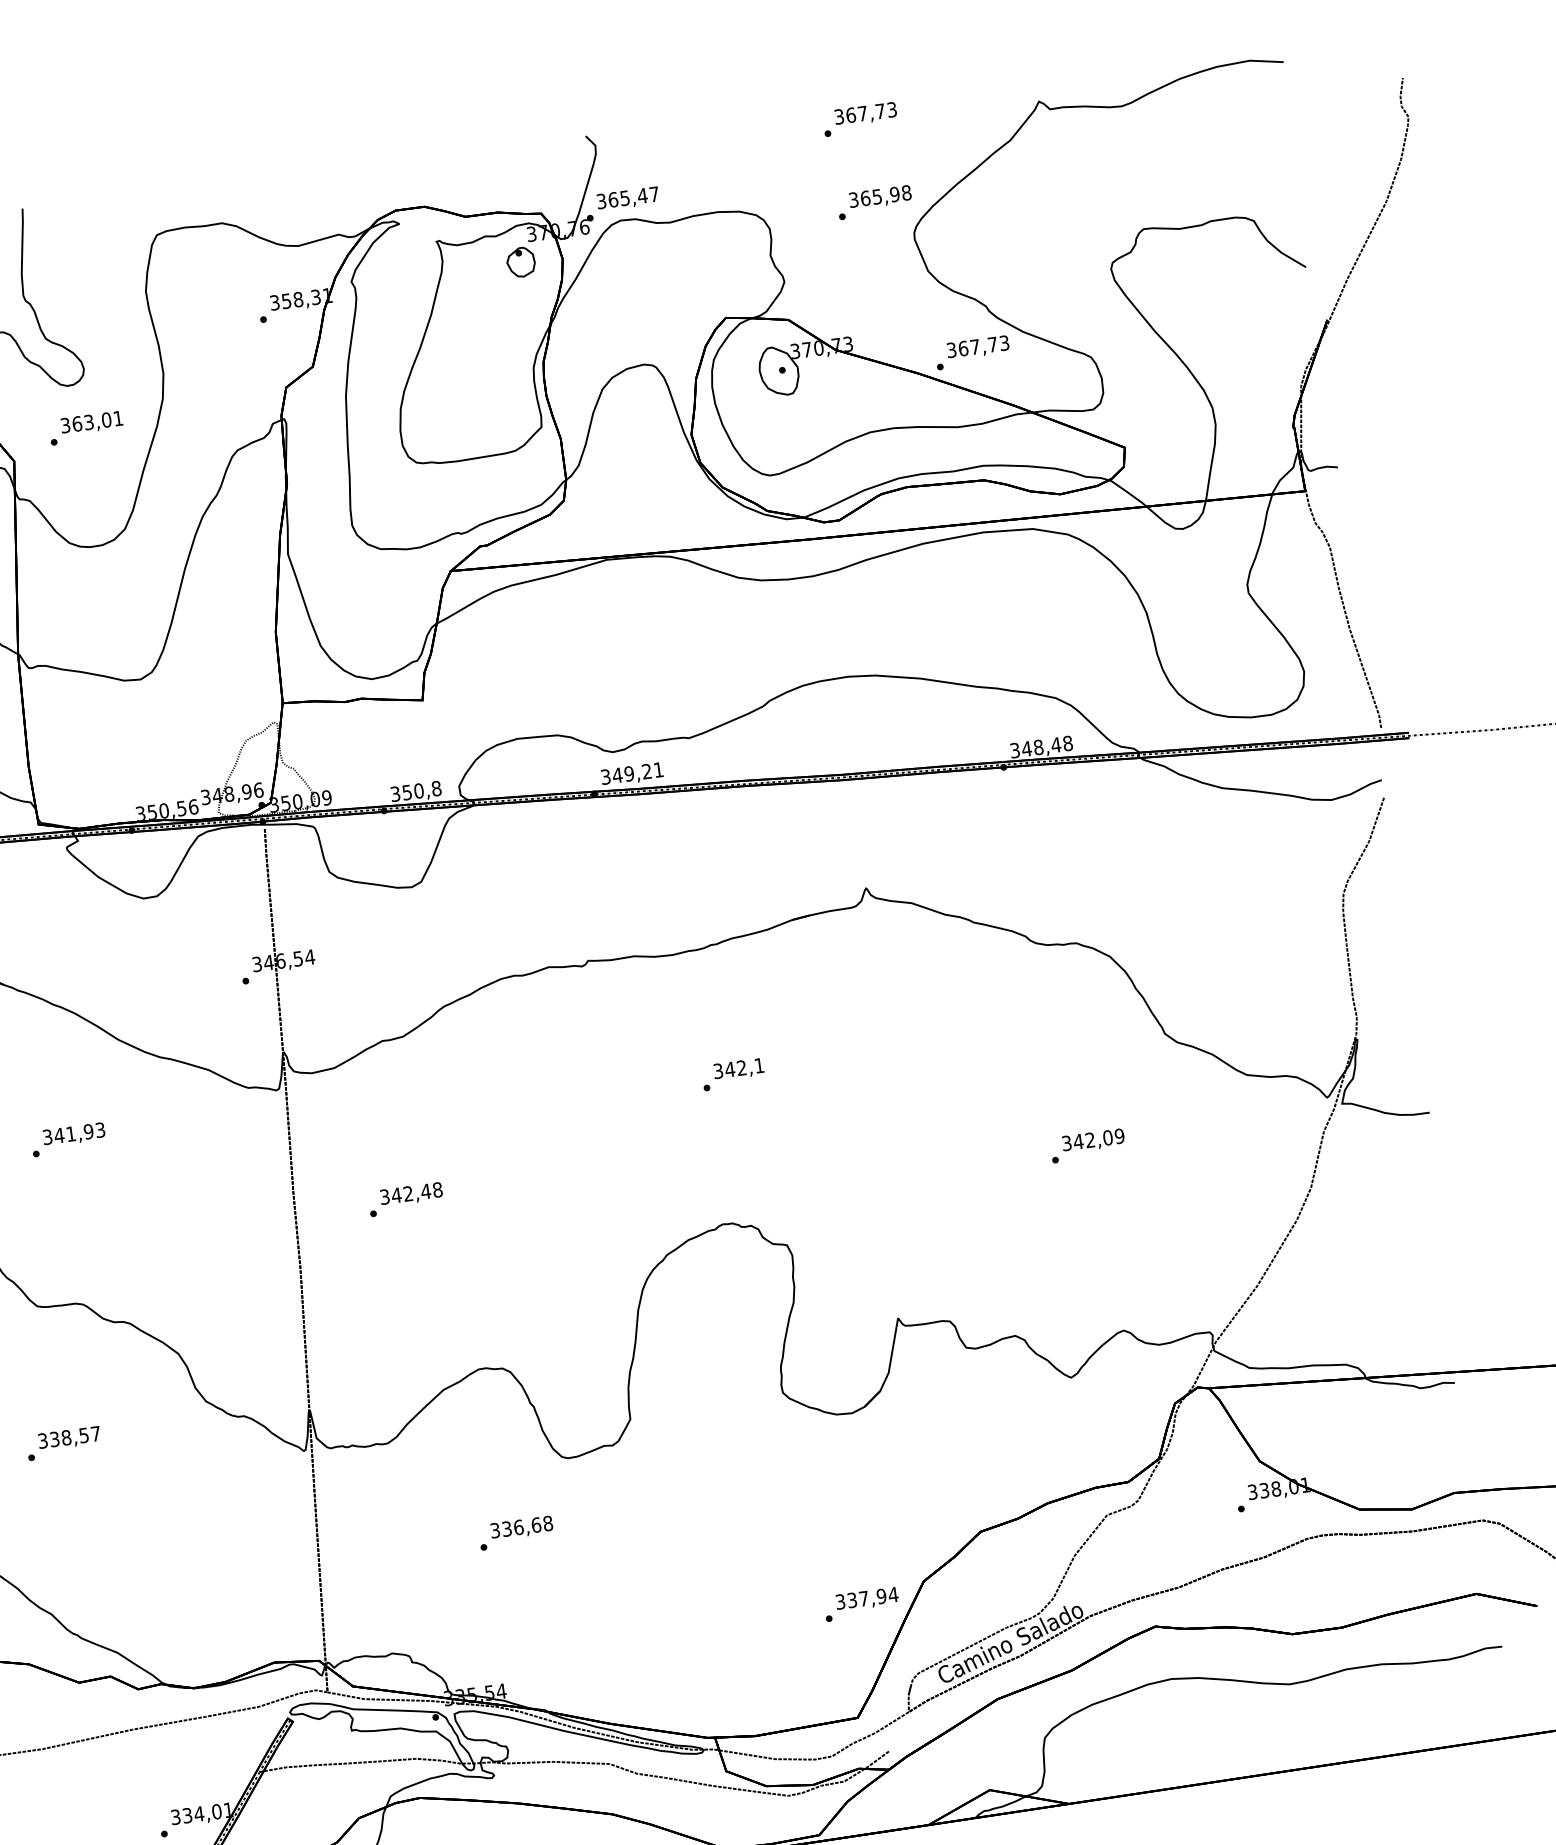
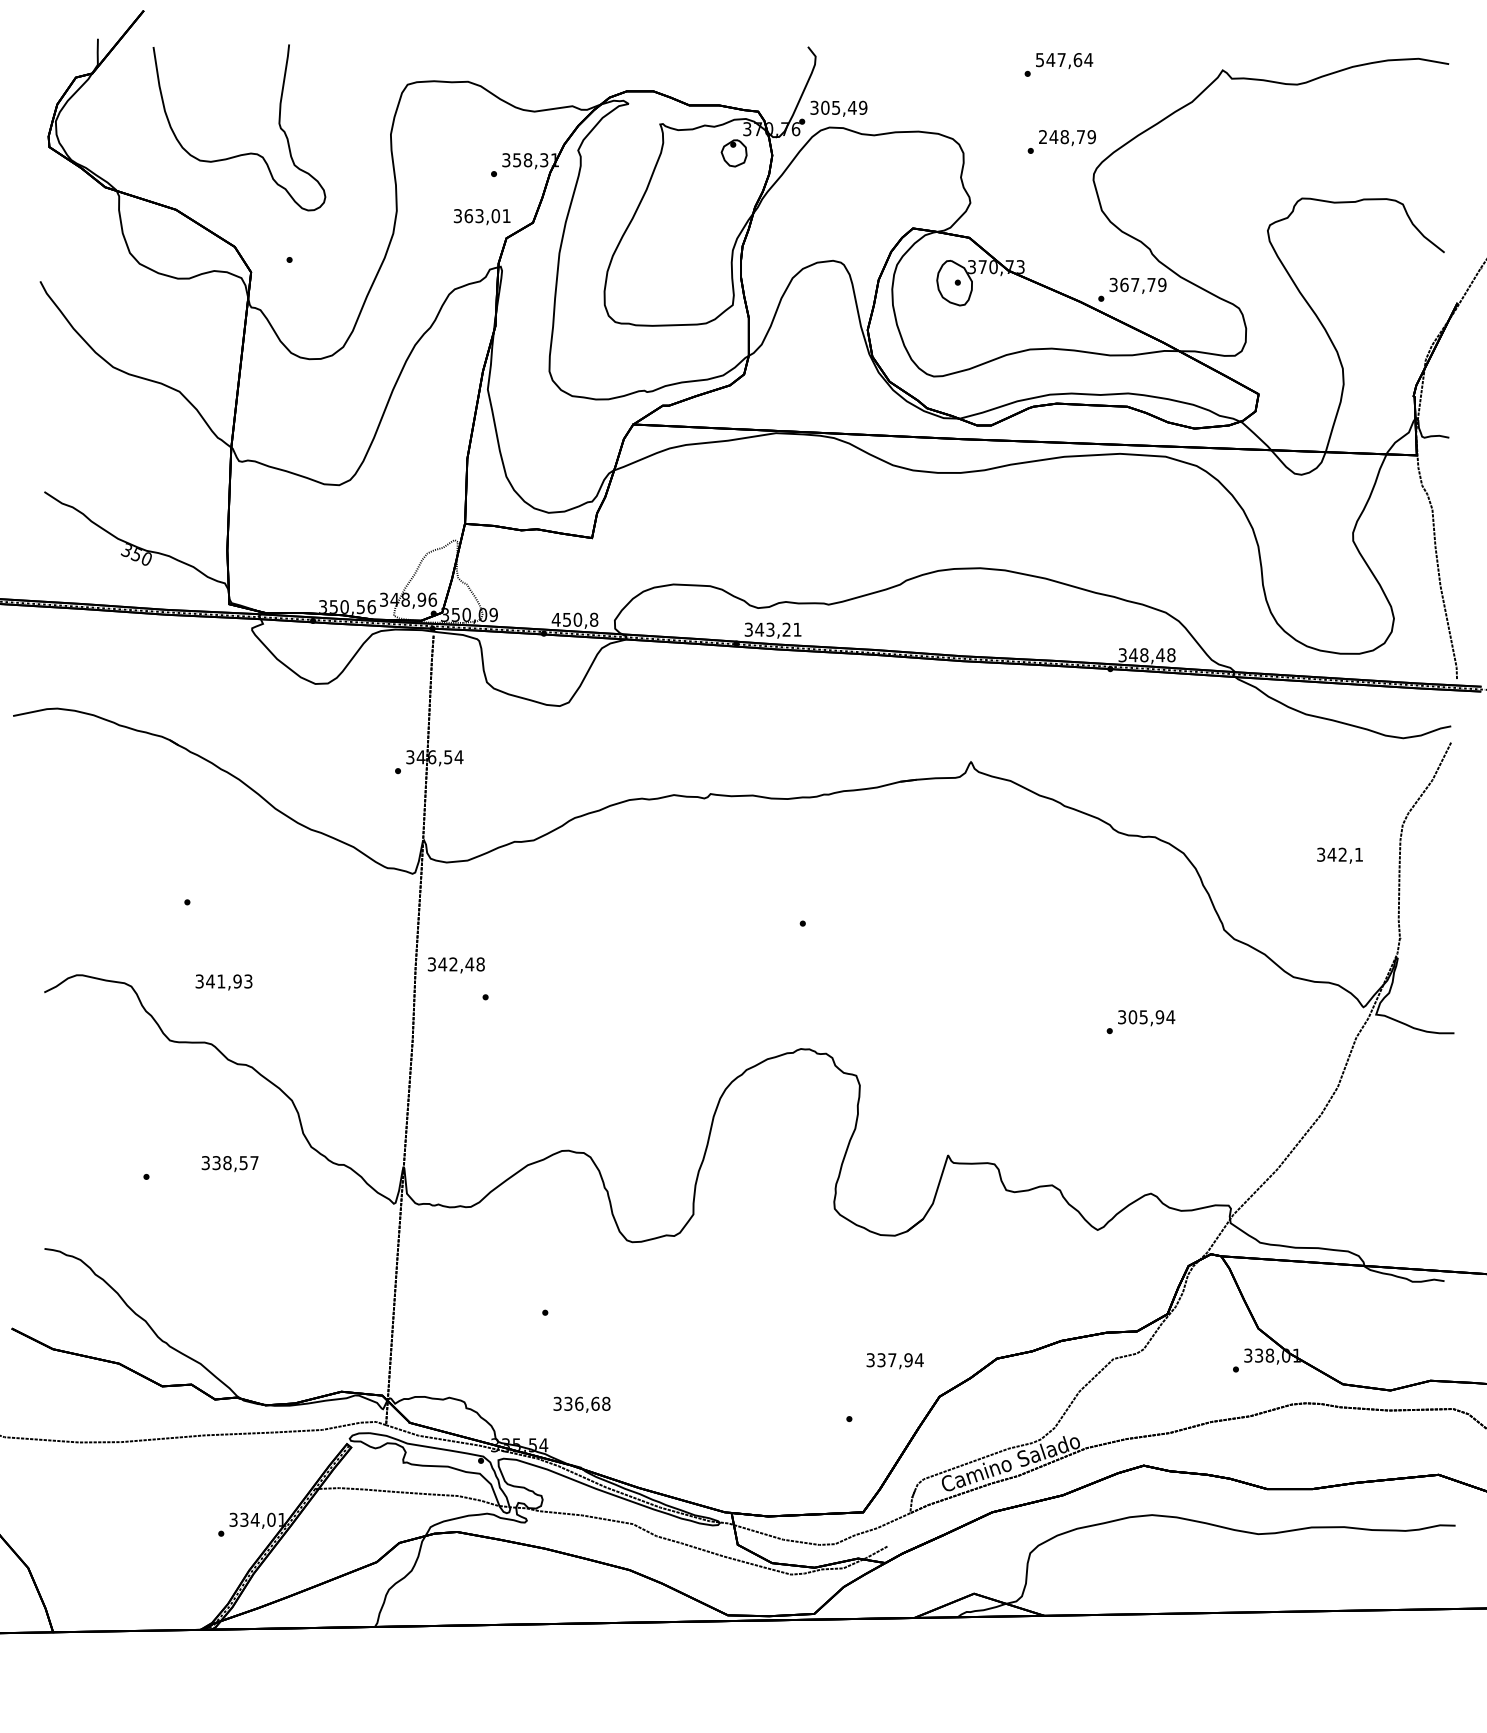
text: (865, 113) -> (1064, 60), 367,73 -> 547,64
text: (634, 196) -> (844, 107), 365,47 -> 305,49
text: (880, 196) -> (1067, 137), 365,98 -> 248,79
text: (1004, 342) -> (1162, 284), 367,73 -> 367,79
text: (91, 423) -> (481, 217), moved
text: (629, 773) -> (770, 629), 349,21 -> 343,21
text: (394, 793) -> (555, 619), 350,8 -> 450,8
text: (738, 1069) -> (1339, 855), moved
text: (73, 1134) -> (223, 982), moved
text: (1098, 1139) -> (1151, 1017), 342,09 -> 305,94
text: (410, 1194) -> (455, 965), moved
text: (68, 1439) -> (229, 1164), moved
text: (521, 1527) -> (581, 1404), moved
text: (866, 1599) -> (894, 1361), moved

